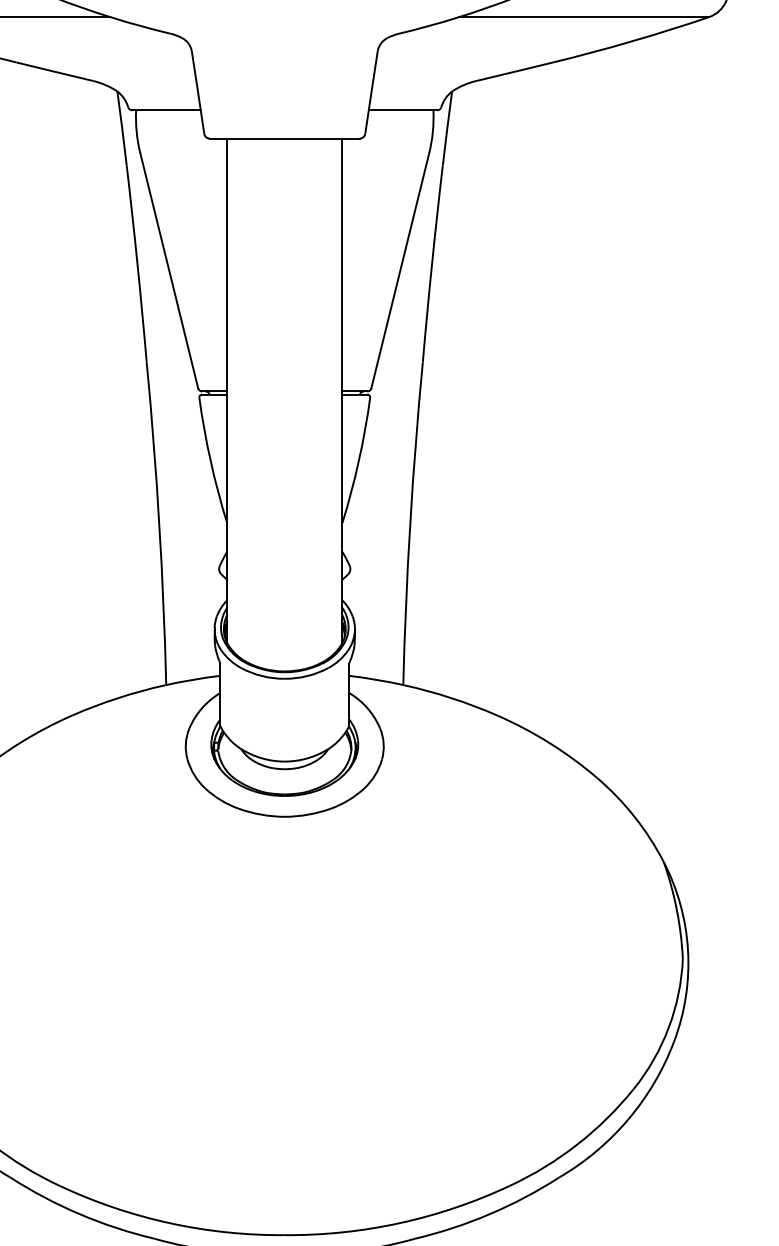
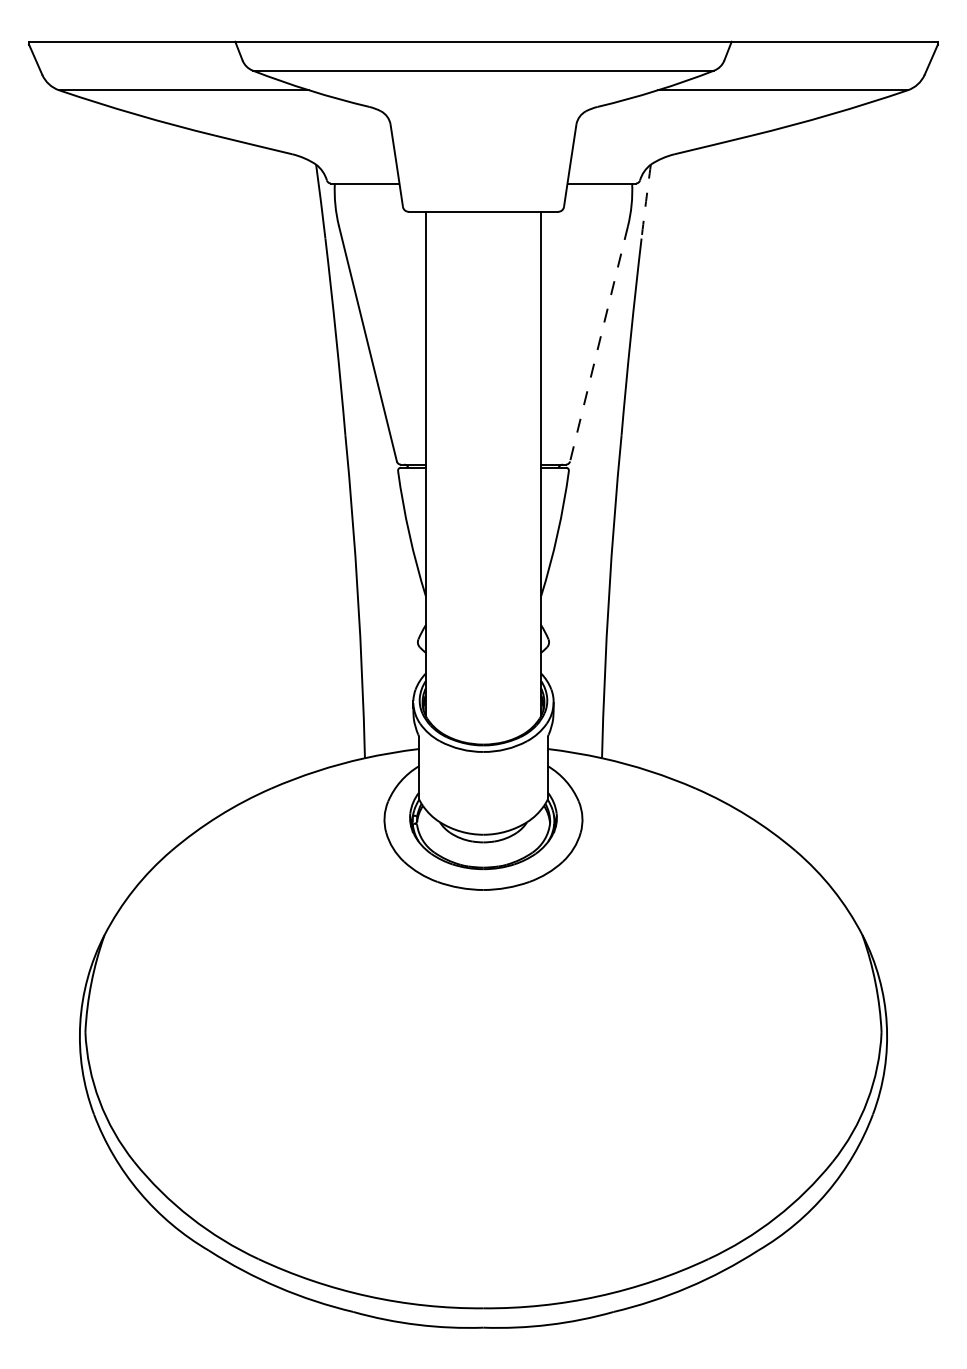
arc: (447, 128) -> (646, 201), solid -> dashed
line: (399, 271) -> (598, 344), solid -> dashed

